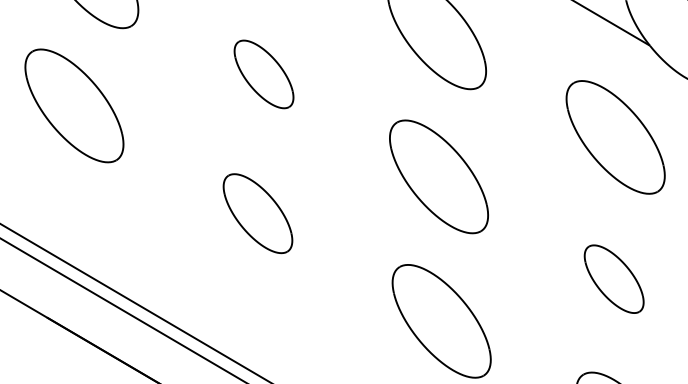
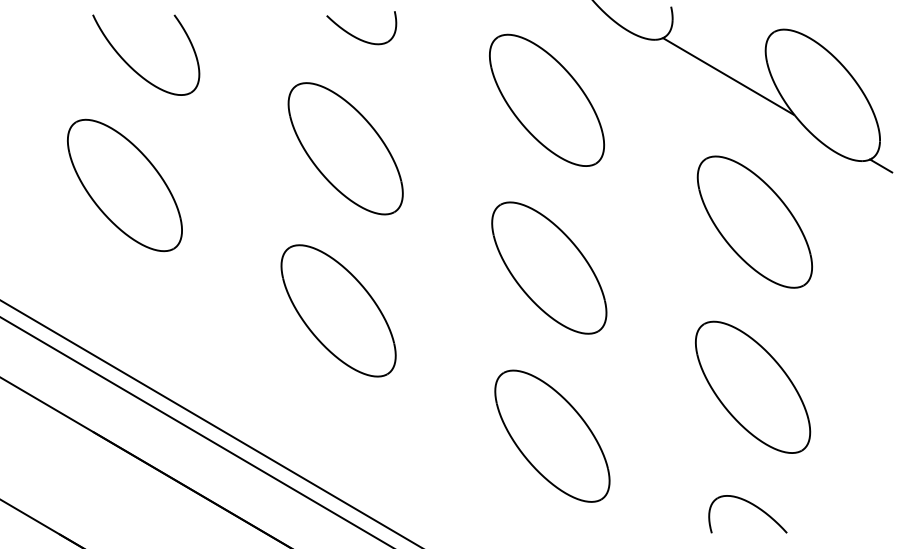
part: (263, 74) -> (345, 148), size x1.67
part: (257, 213) -> (338, 310), size x1.43
part: (614, 278) -> (753, 386), size x1.67

